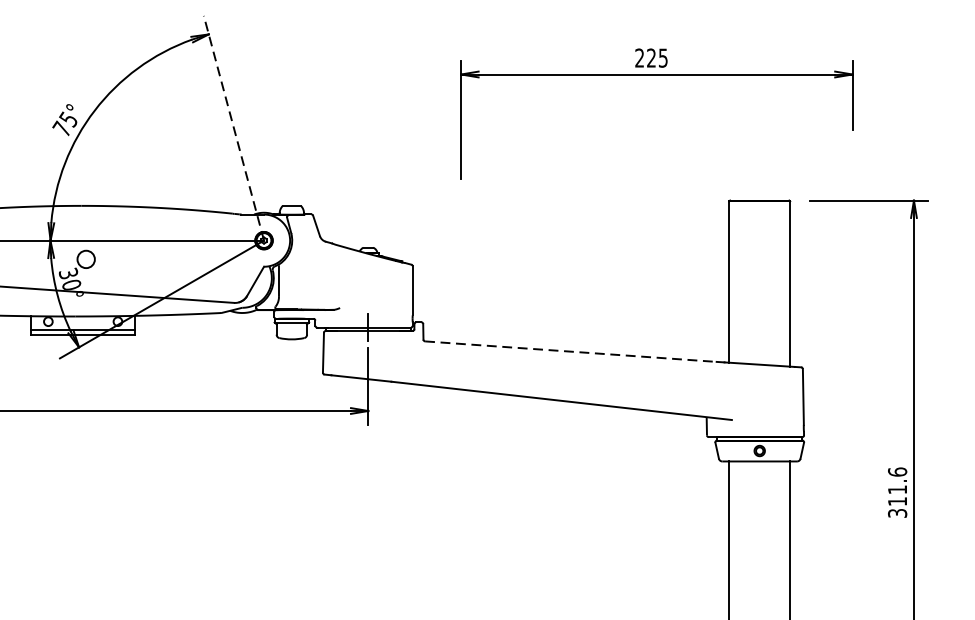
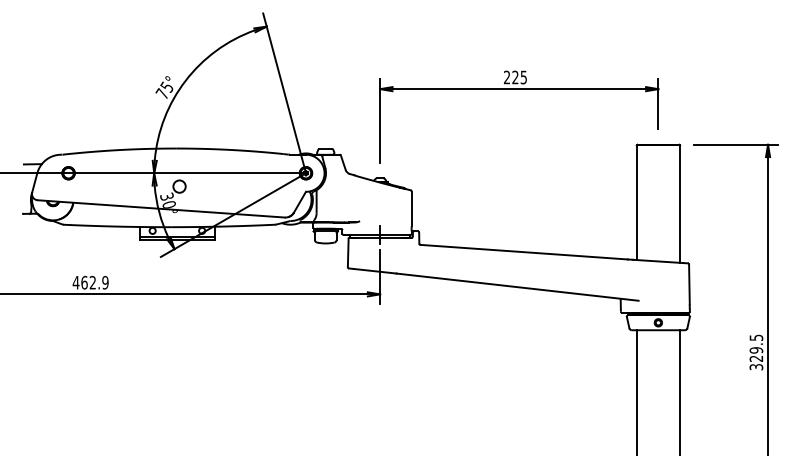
part: (657, 74) -> (519, 89), moved
line: (233, 128) -> (284, 93), dashed -> solid
line: (571, 352) -> (524, 252), dashed -> solid
text: (897, 485) -> (756, 347), 311.6 -> 329.5

